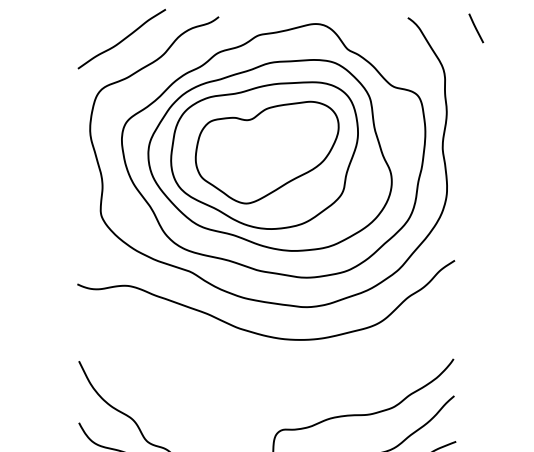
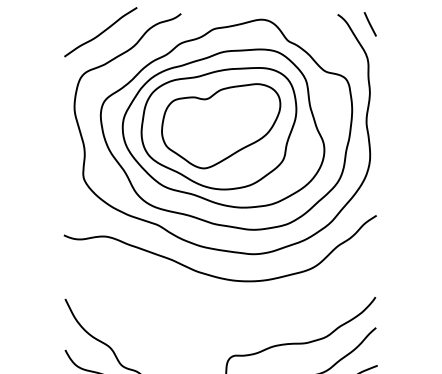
line: (475, 28) -> (369, 24), moved

